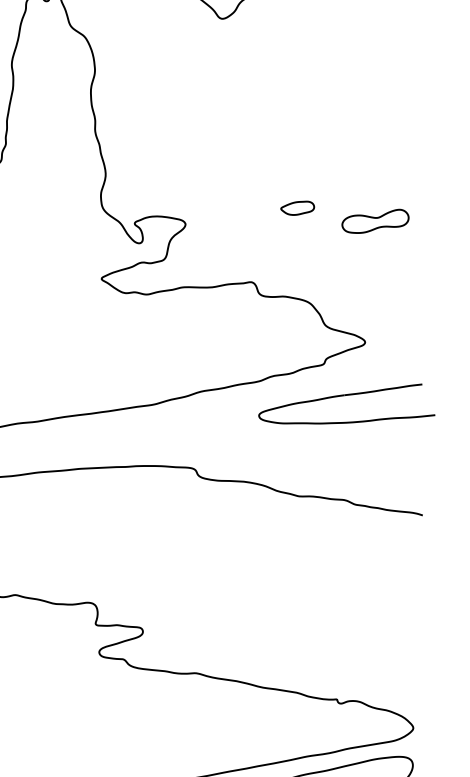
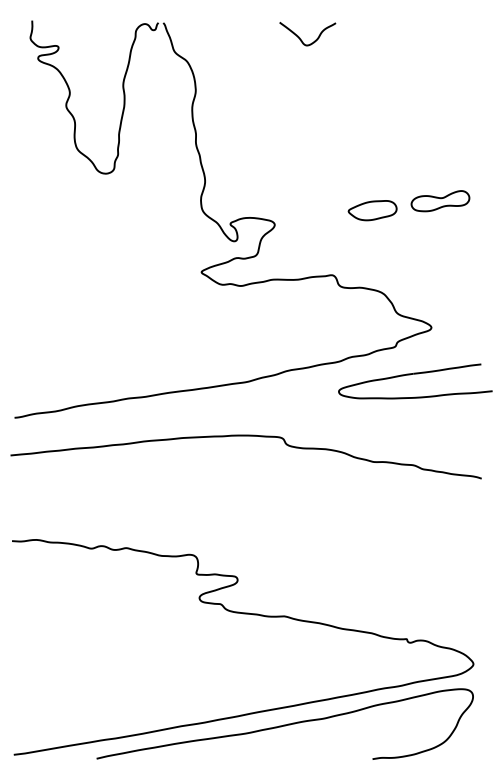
part: (297, 207) -> (372, 210), size x1.67
part: (375, 221) -> (440, 201), moved

